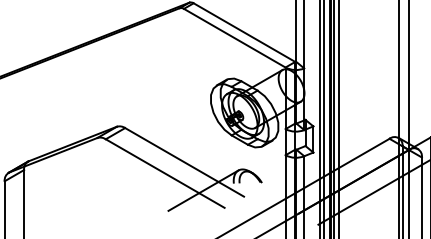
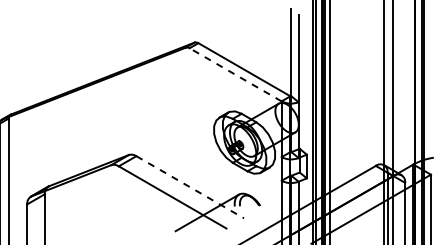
line: (234, 37) -> (235, 74), solid -> dashed
line: (184, 162) -> (190, 187), solid -> dashed

